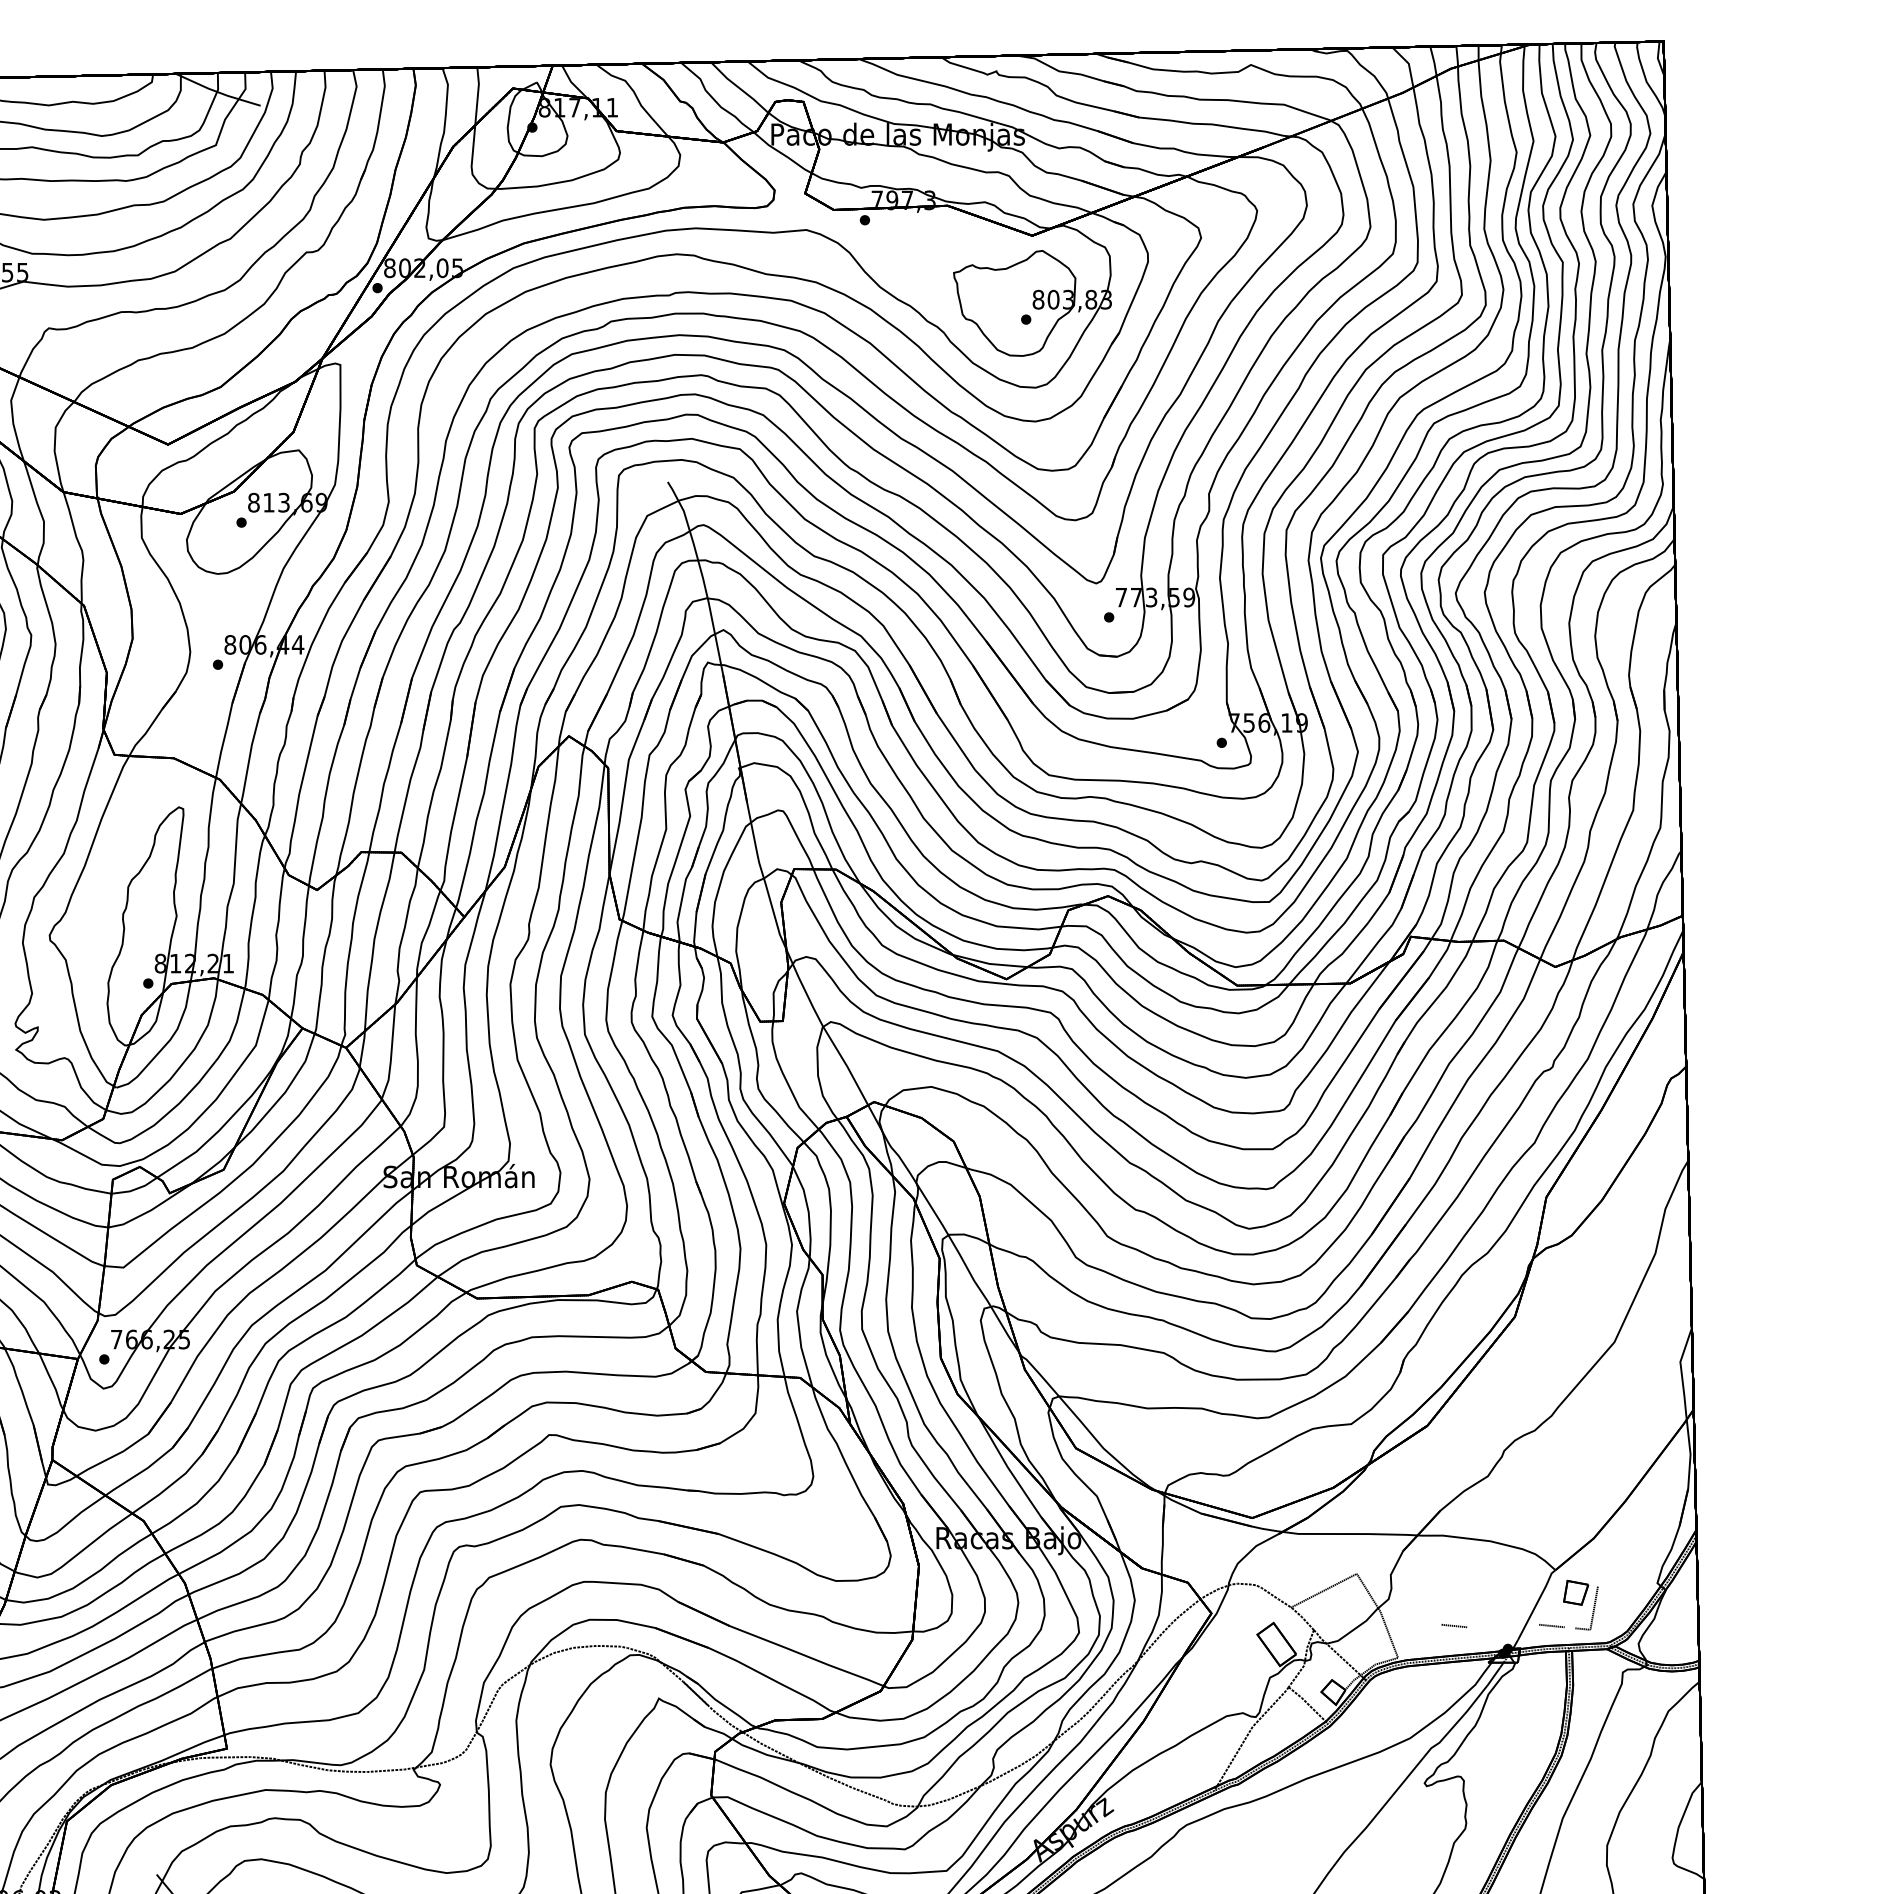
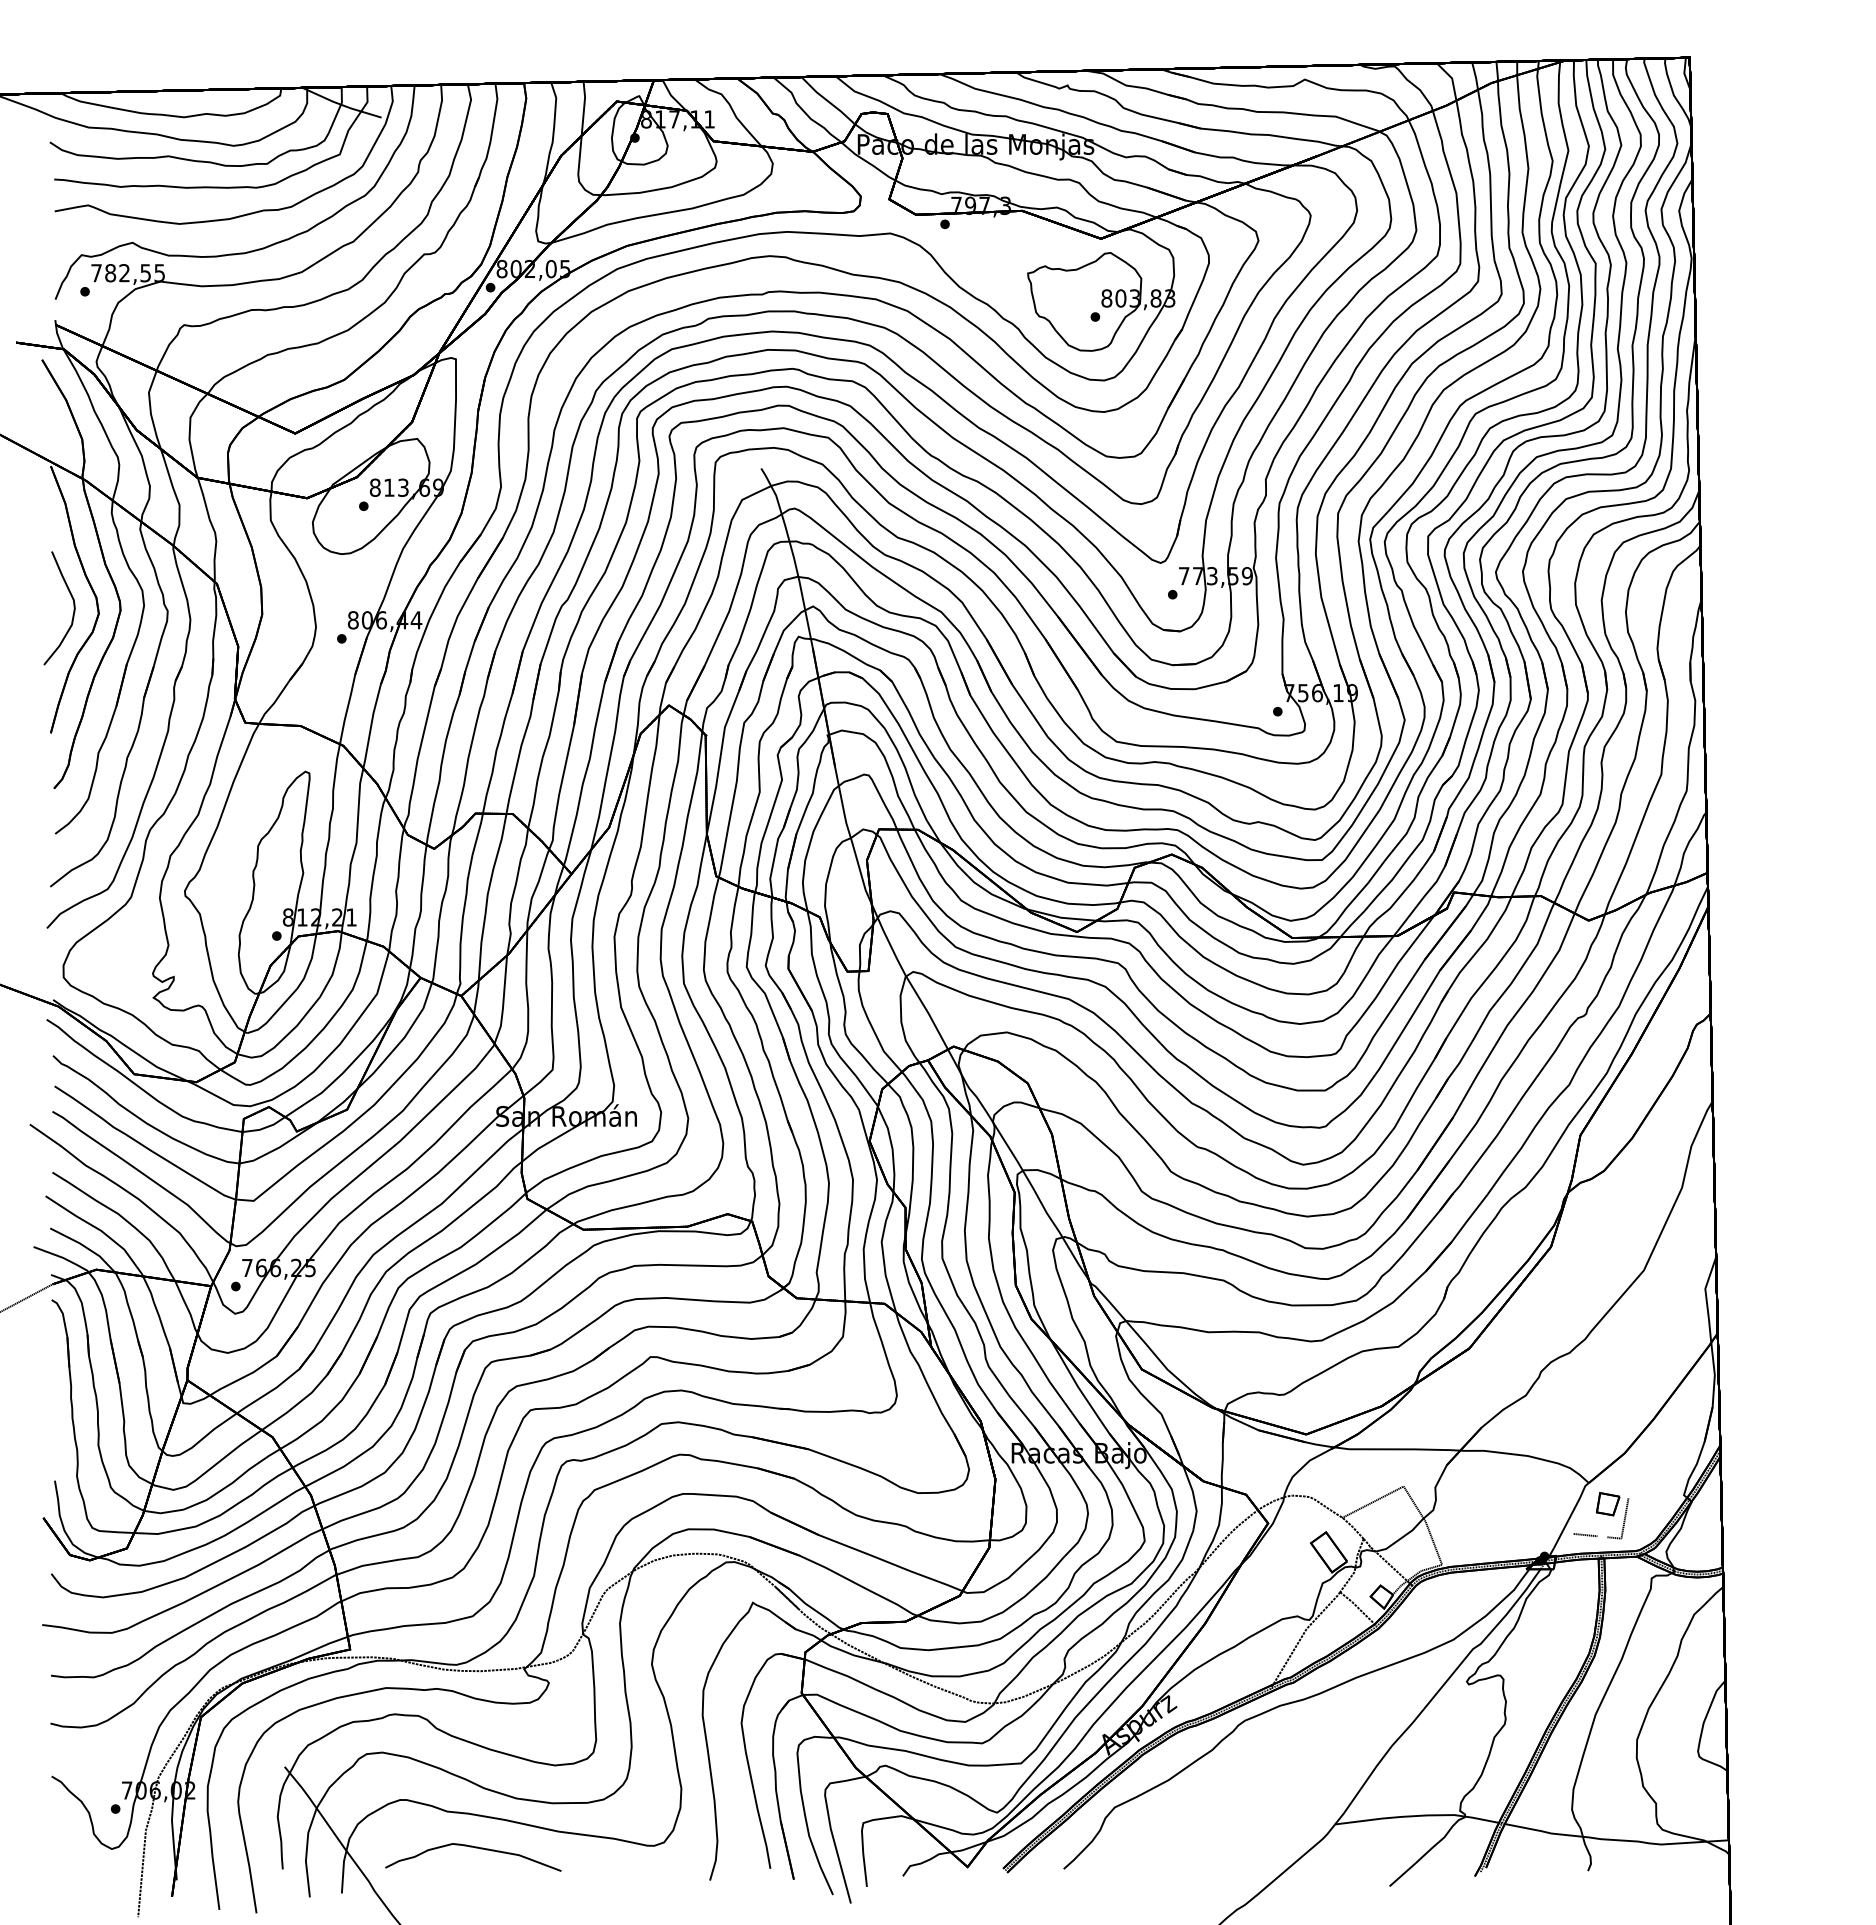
line: (1454, 1625) -> (1494, 1534), removed

